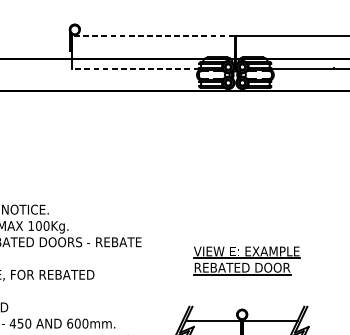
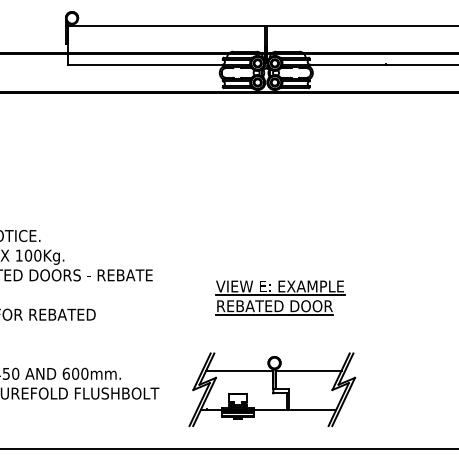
line: (152, 35) -> (166, 25), dashed -> solid
line: (134, 68) -> (144, 65), dashed -> solid

